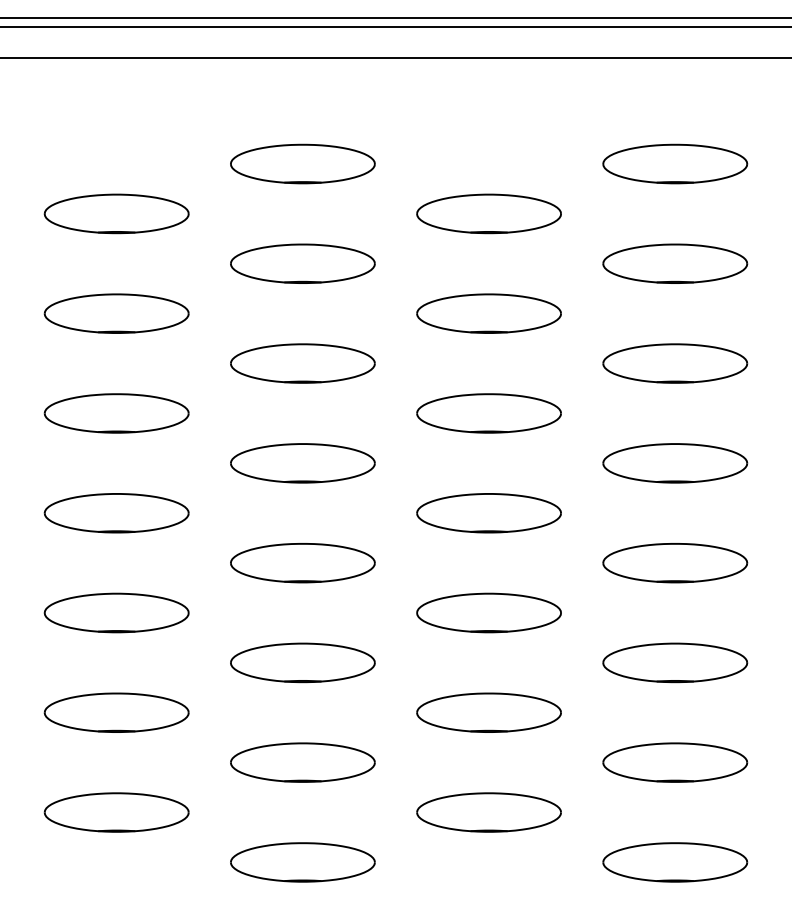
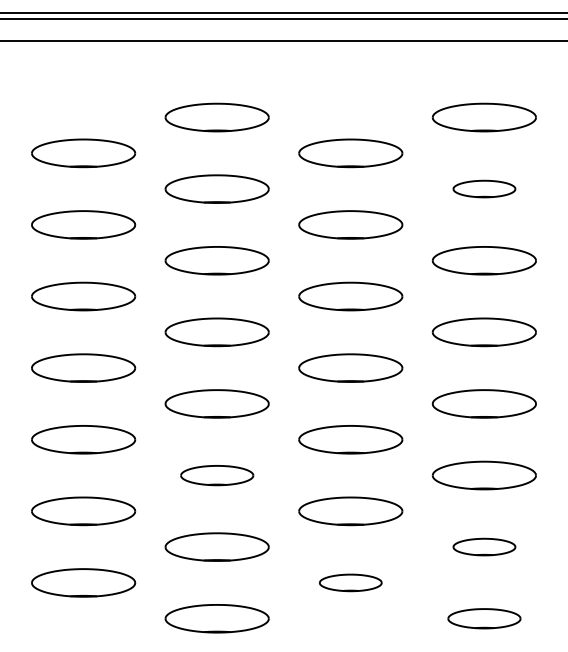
part: (675, 263) -> (484, 188), size x0.6
part: (302, 662) -> (216, 475), size x0.7
part: (675, 762) -> (484, 547), size x0.6
part: (488, 812) -> (350, 582), size x0.6
part: (675, 862) -> (484, 618), size x0.7

